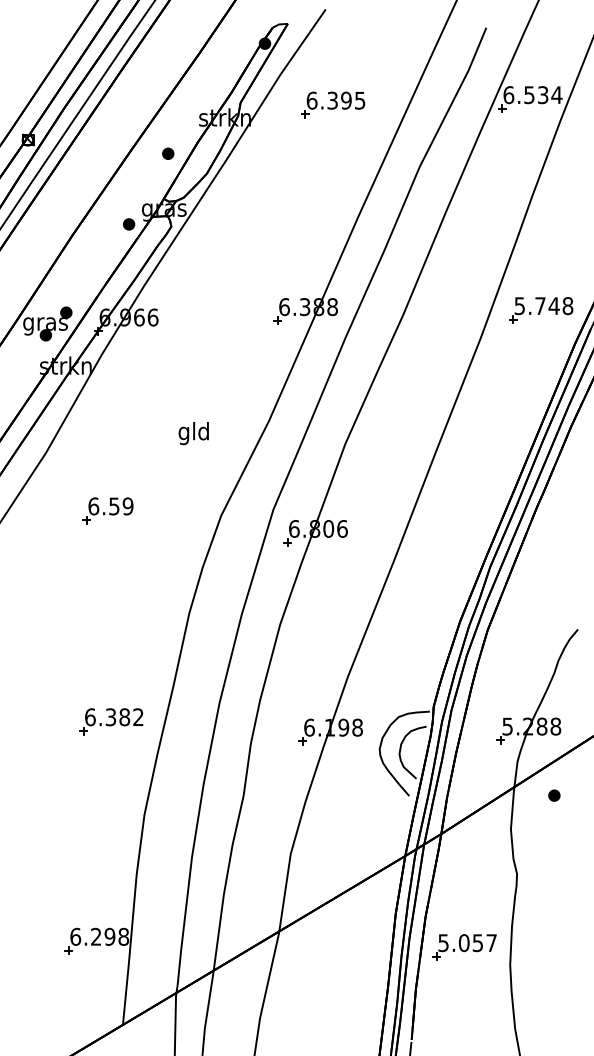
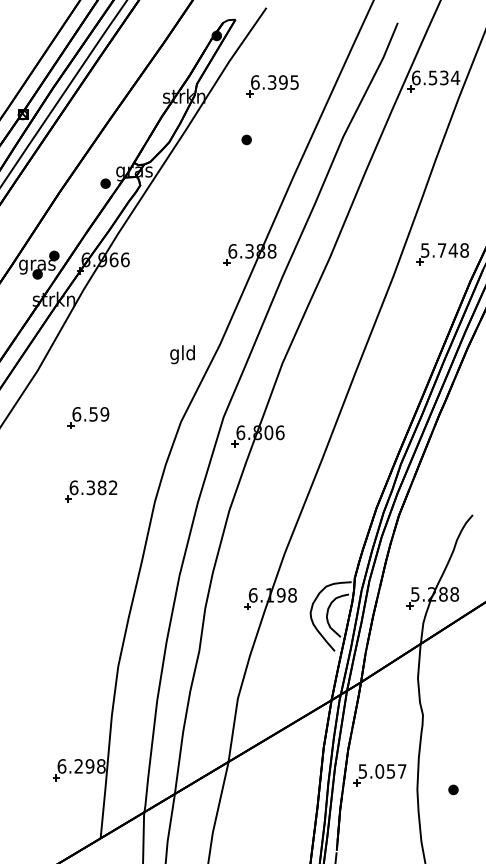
part: (168, 153) -> (246, 139), moved
text: (193, 433) -> (182, 354), moved
part: (111, 721) -> (91, 491), moved
part: (554, 795) -> (453, 789), moved

